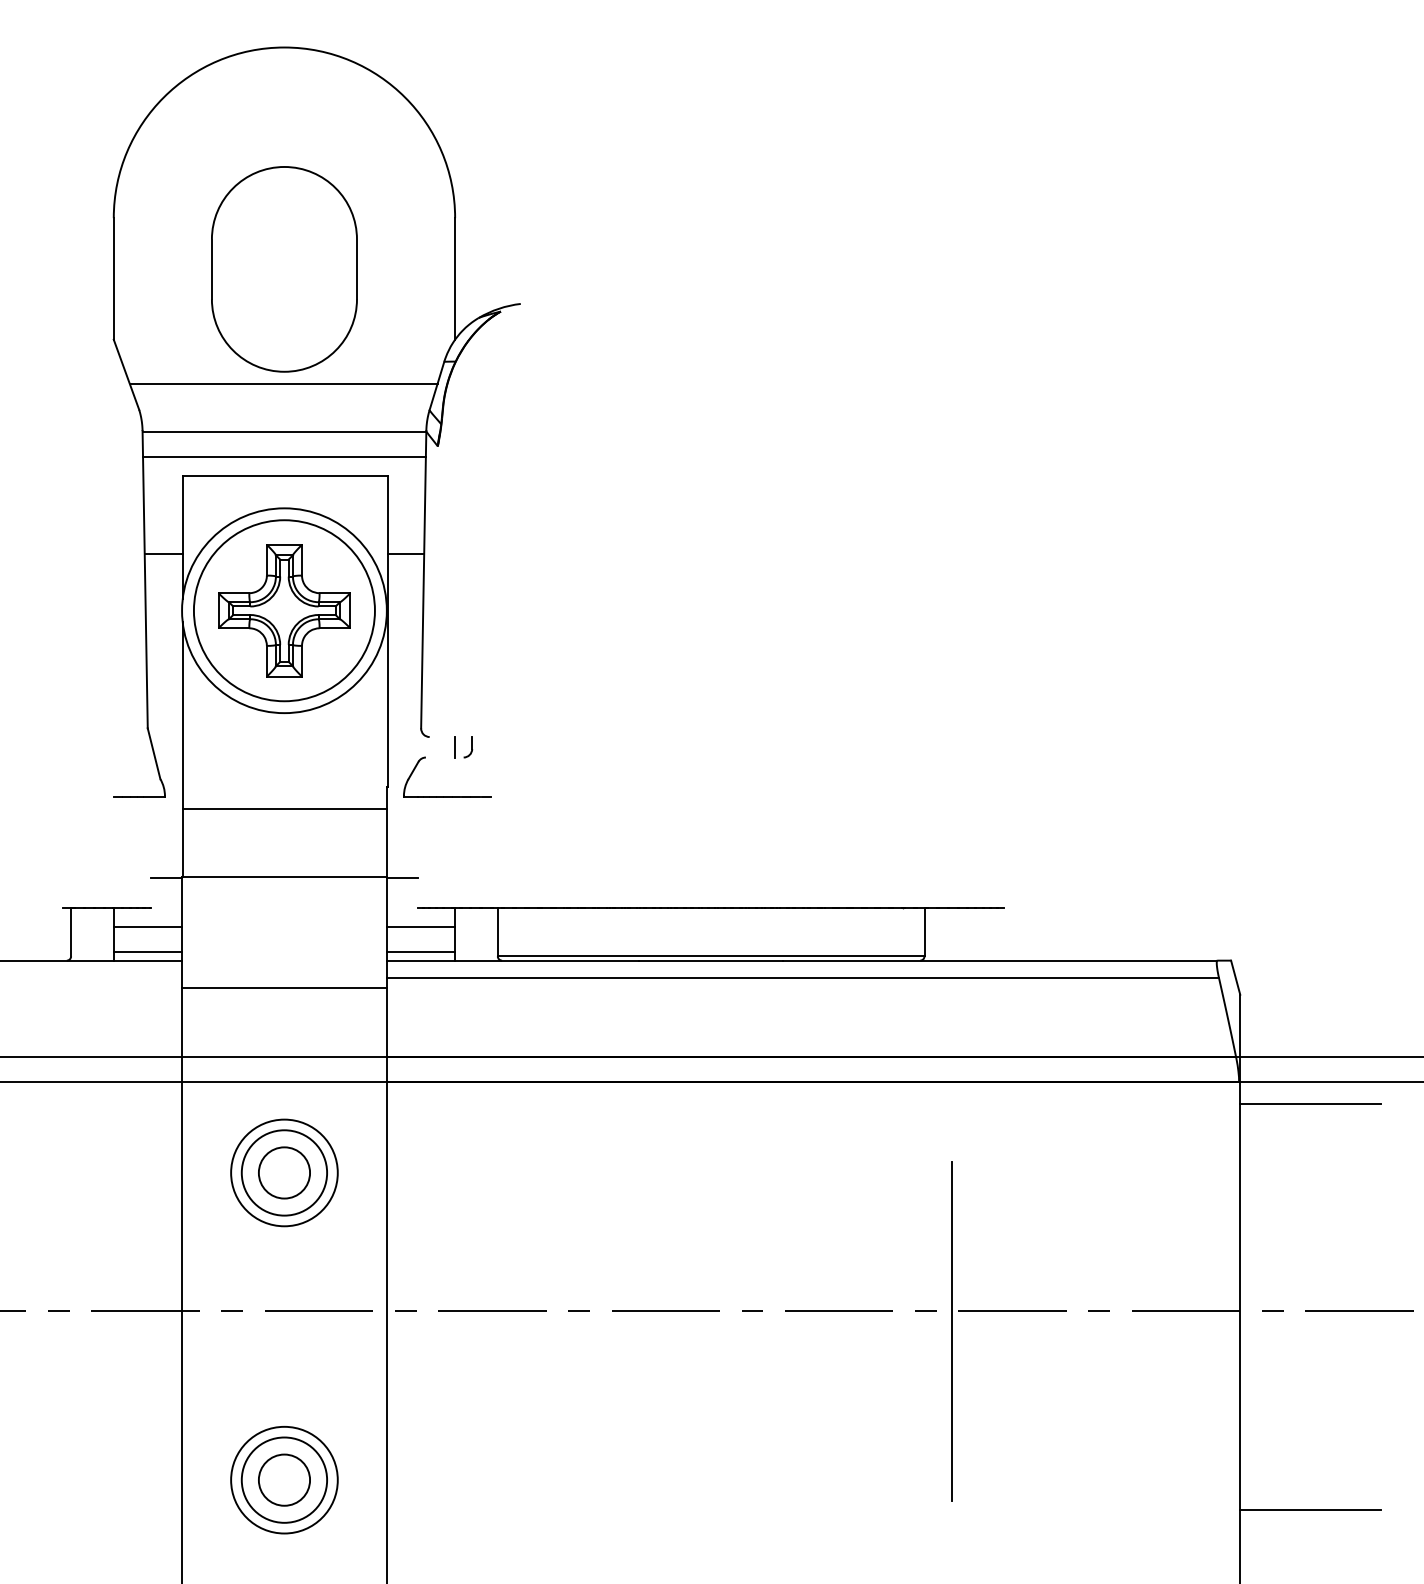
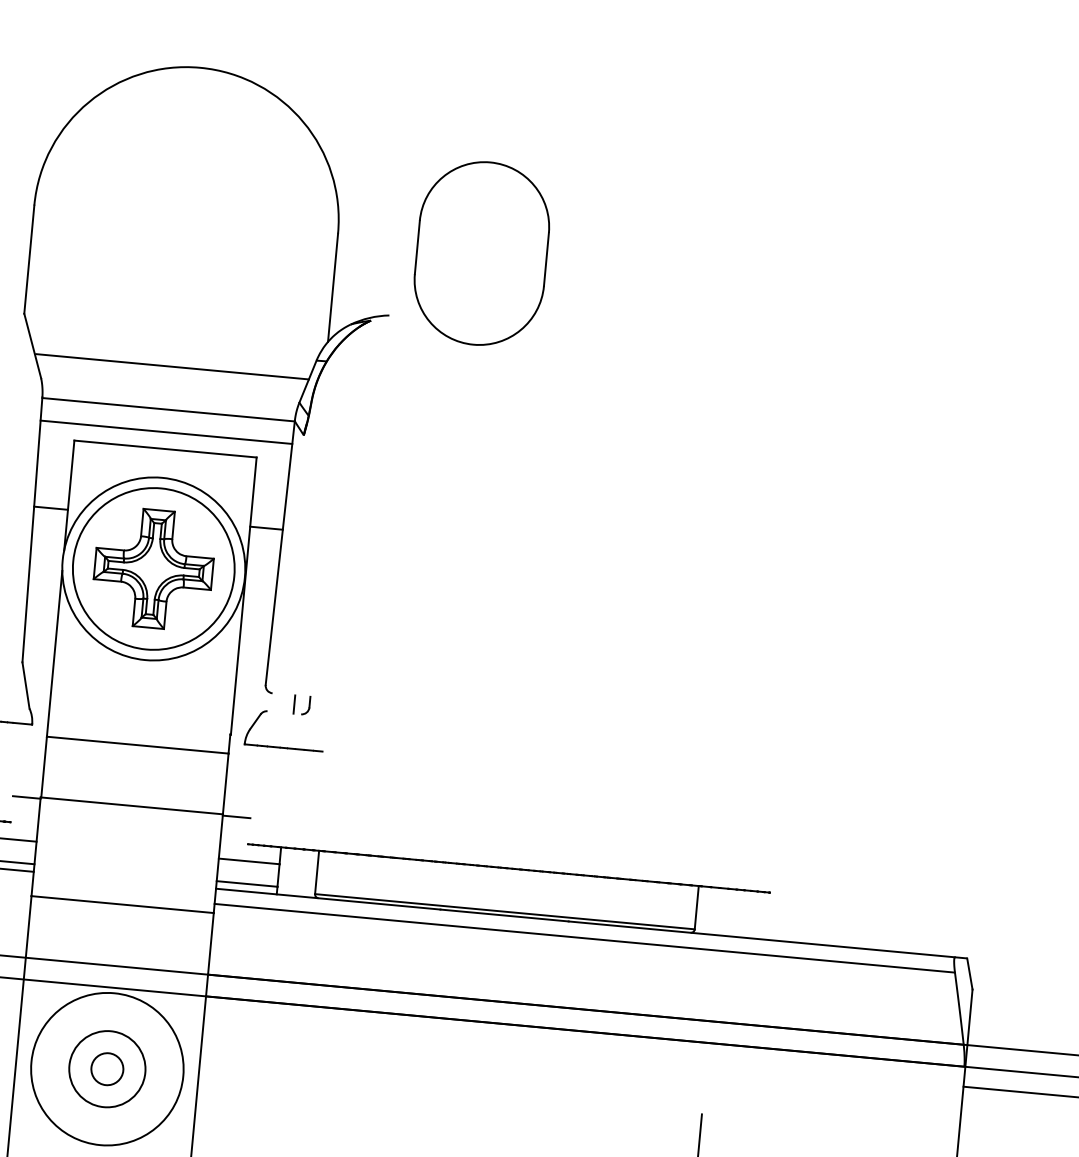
part: (284, 269) -> (481, 253), moved
circle: (284, 1172) -> (107, 1068), size x0.7
circle: (284, 1172) -> (107, 1068), size x1.6

